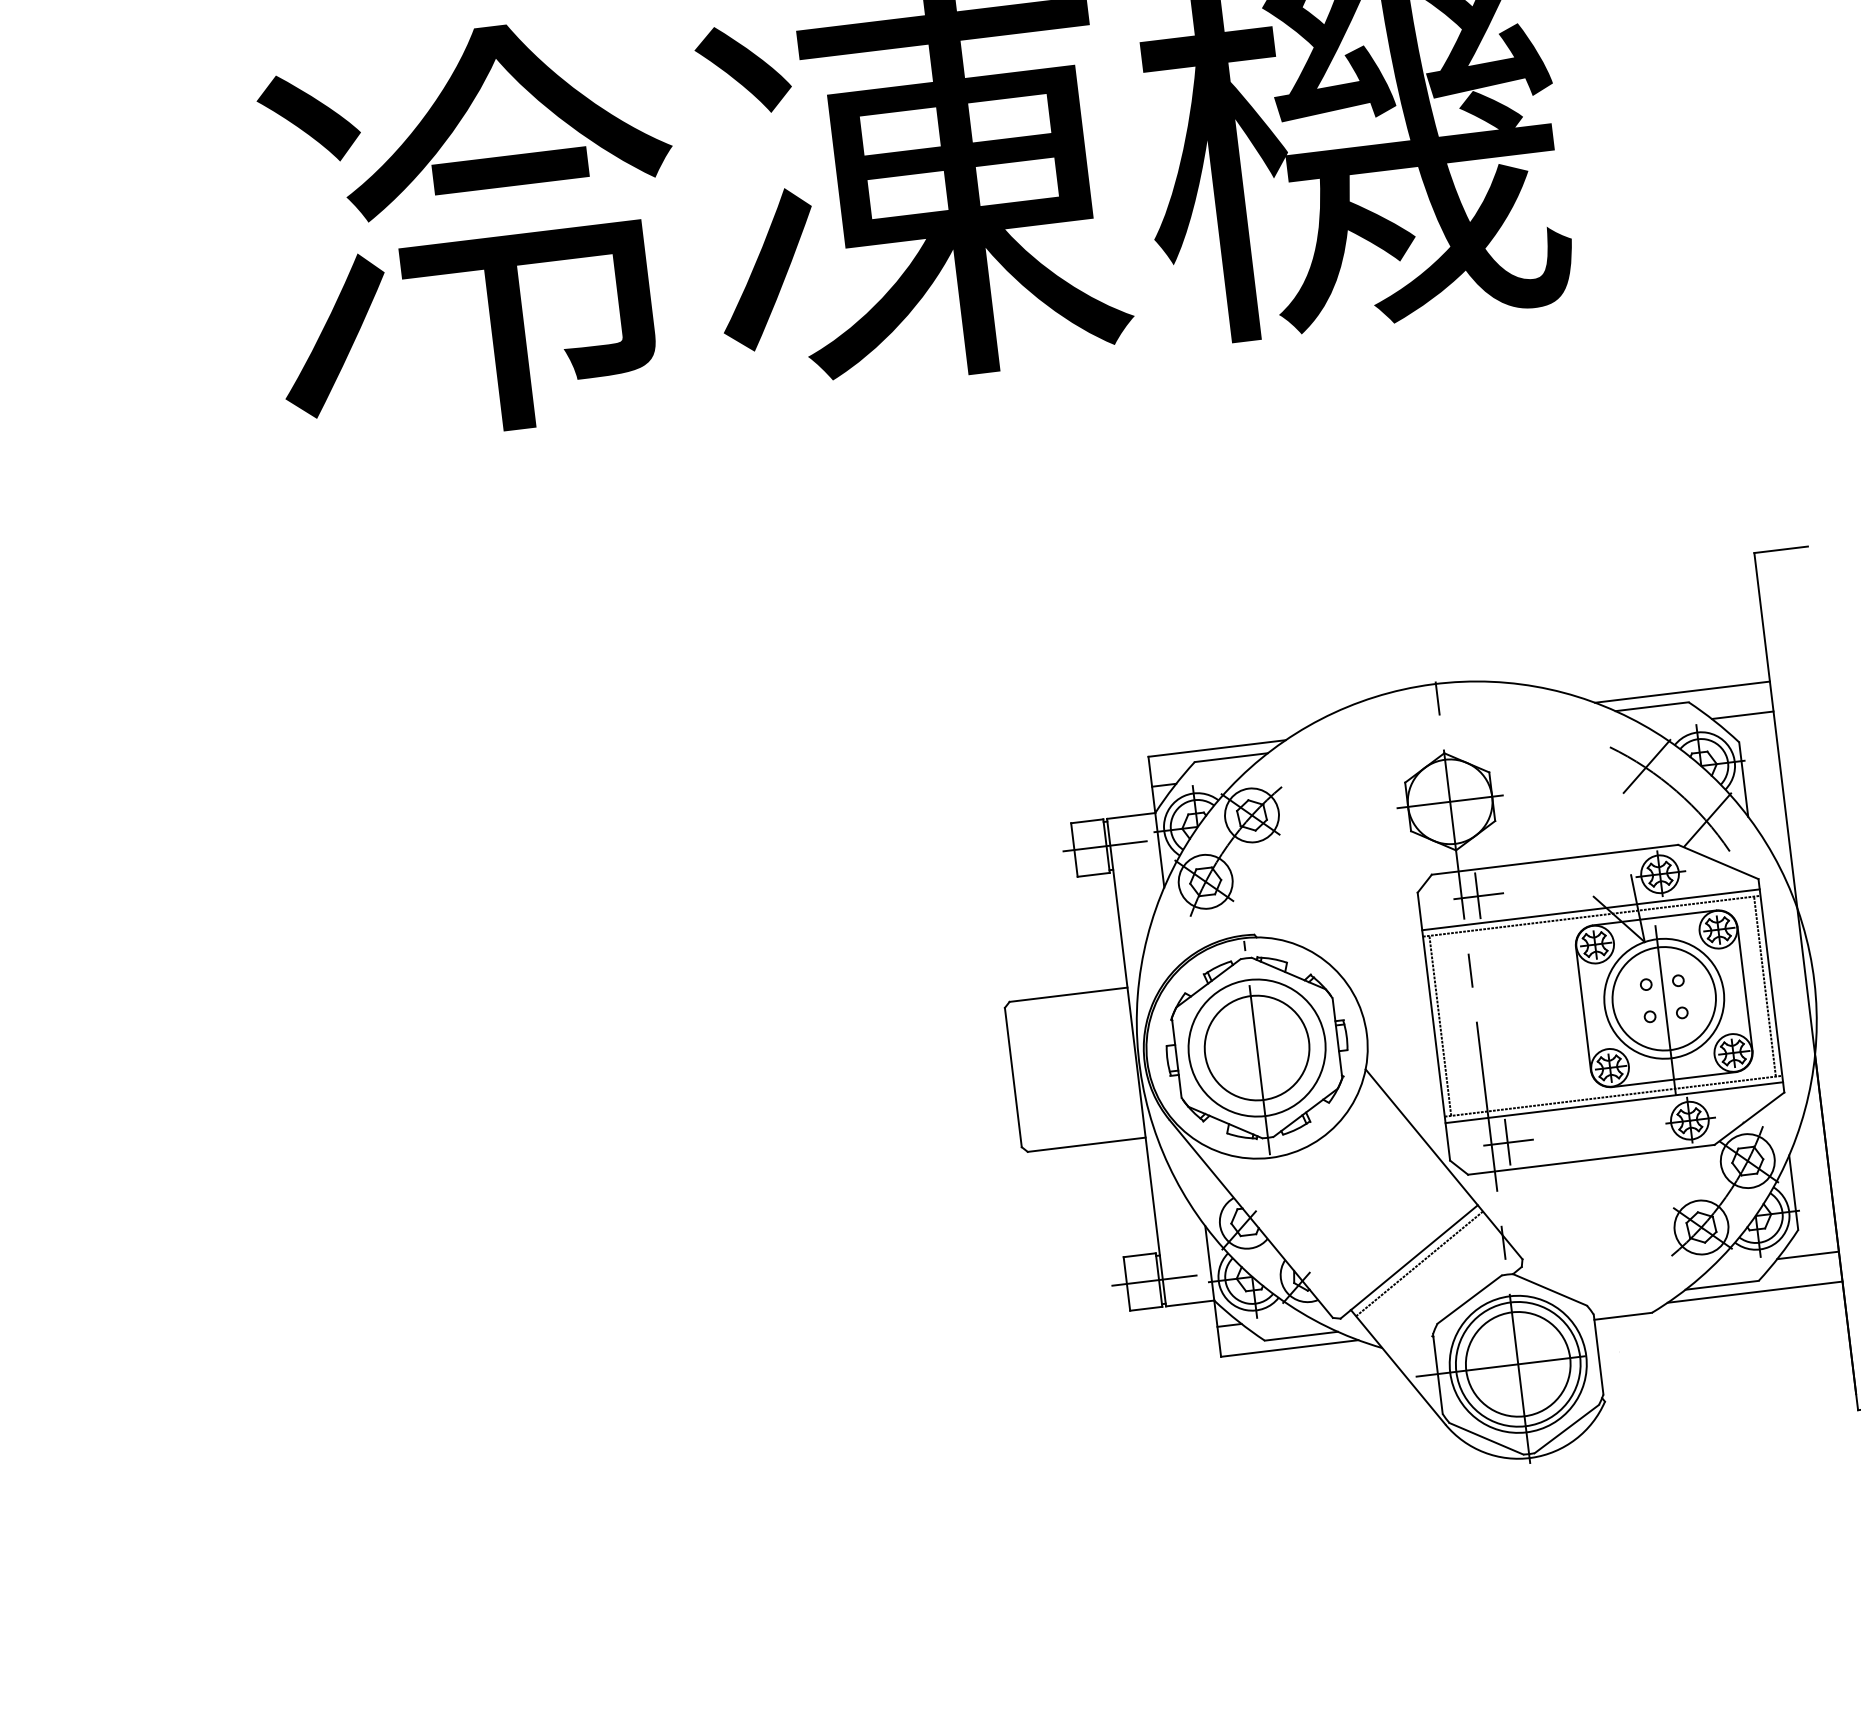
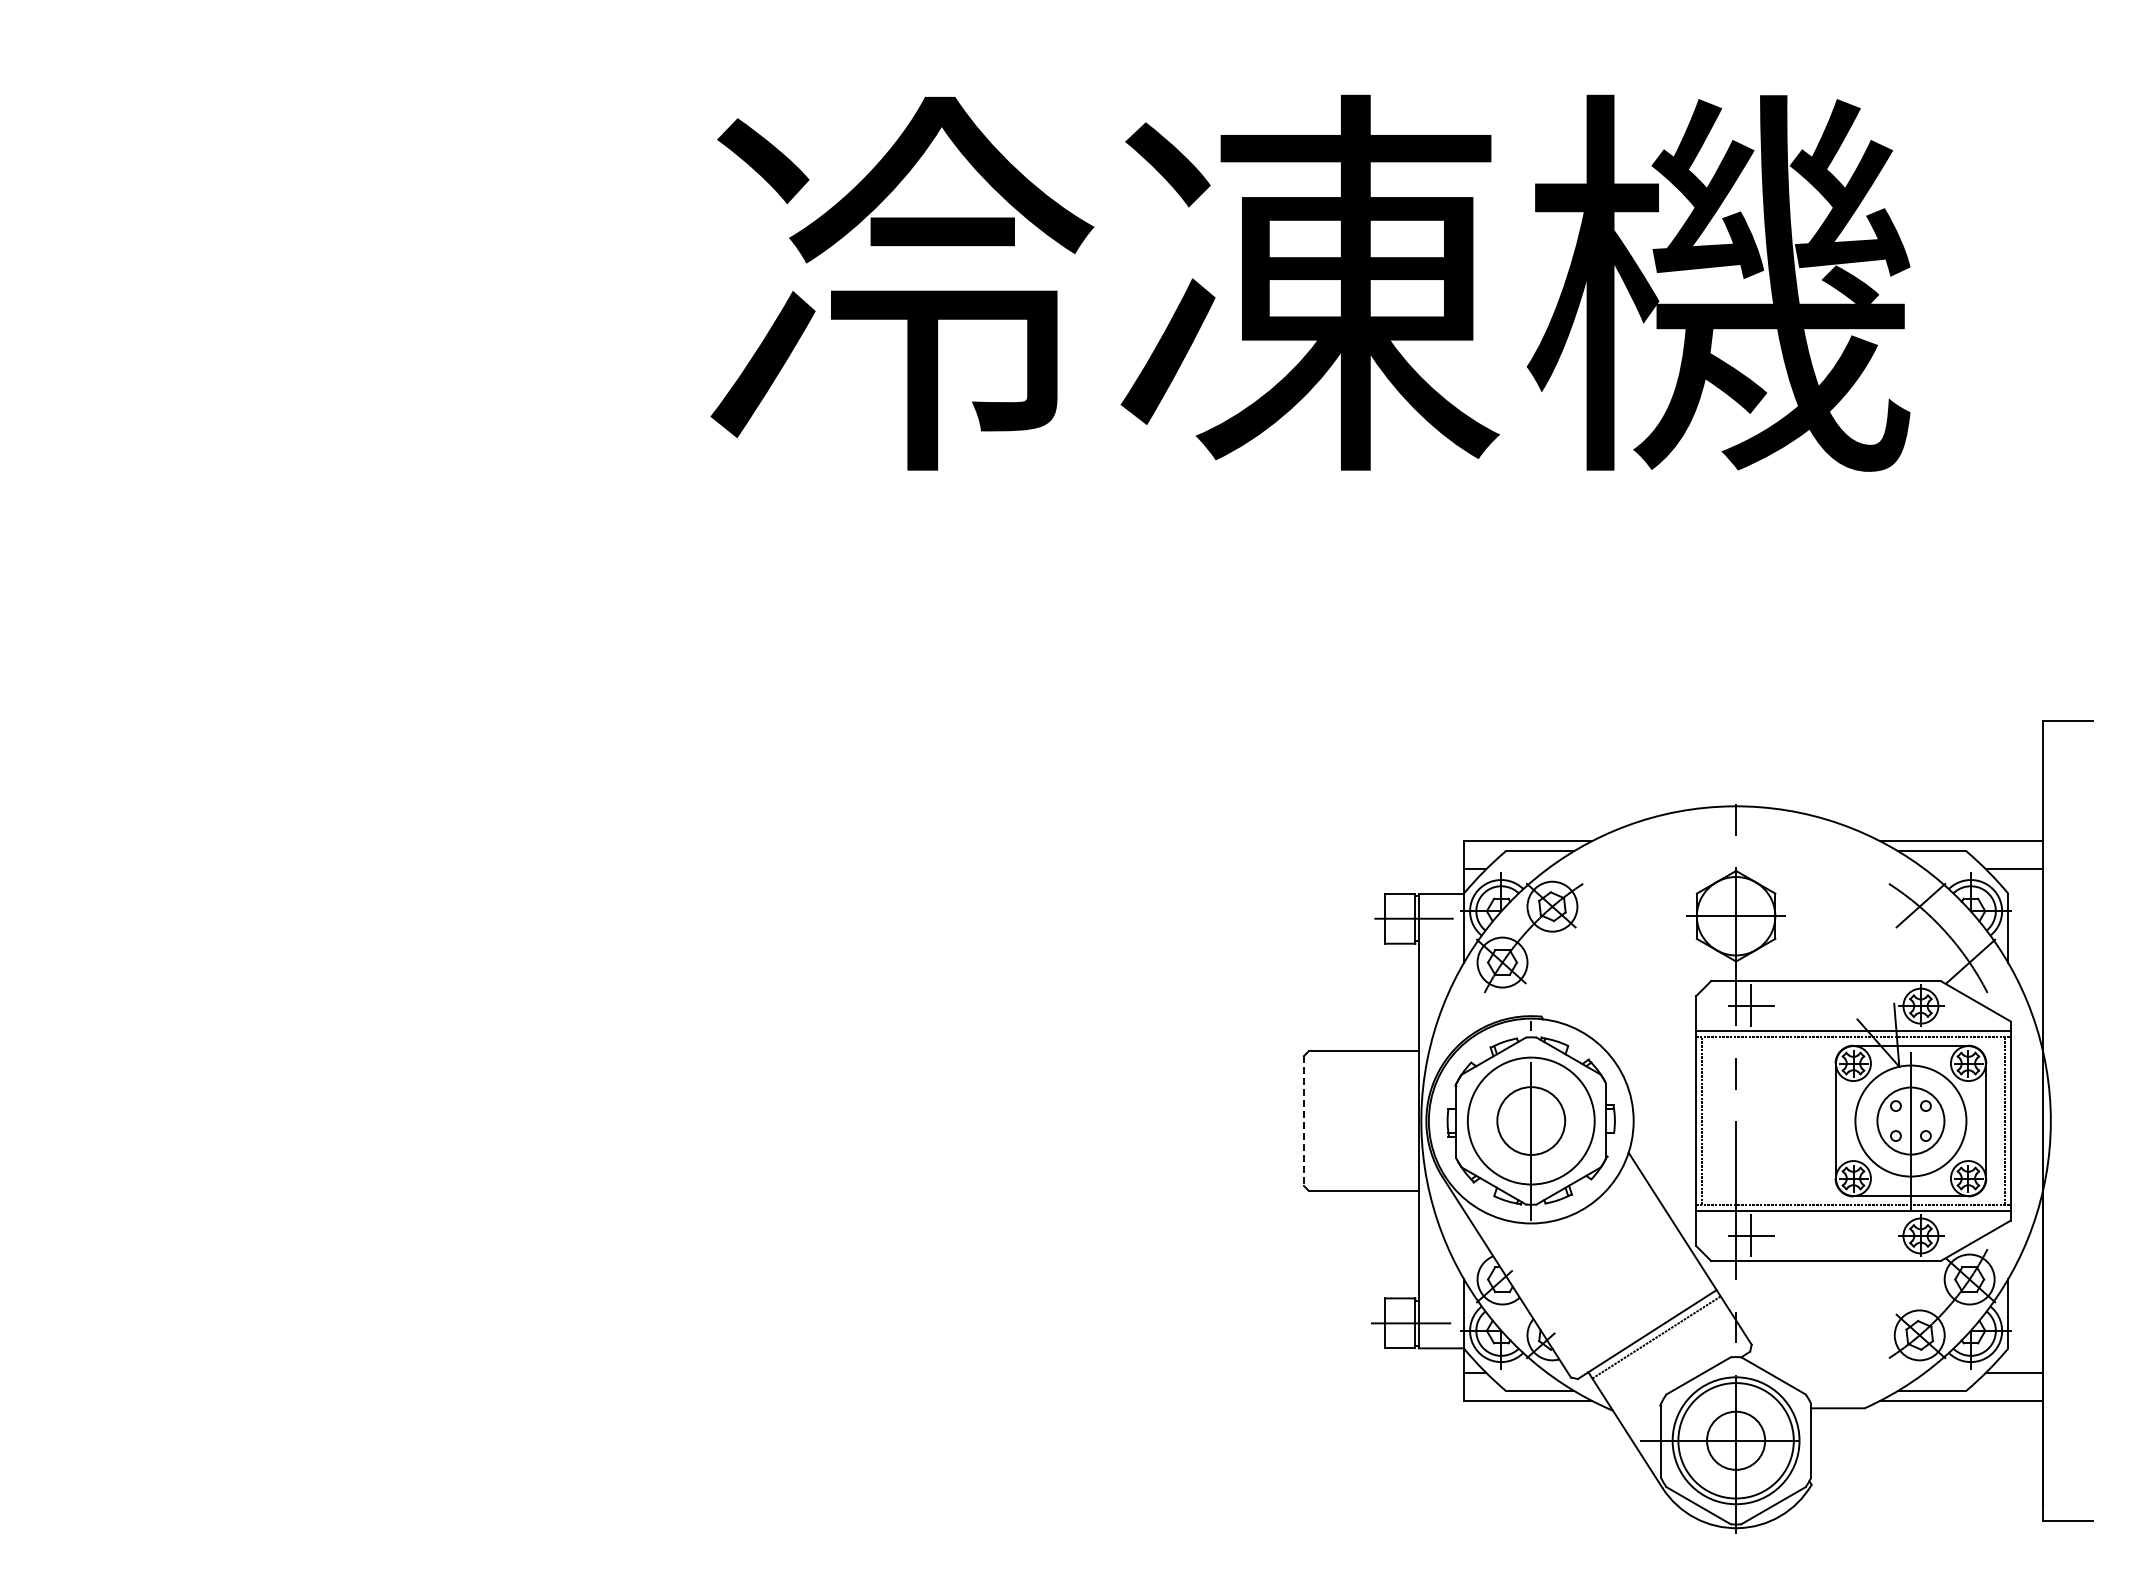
circle: (1663, 998) -> (1910, 1120), size x0.7
circle: (1256, 1047) -> (1530, 1120), size x0.7
line: (1012, 1078) -> (1303, 1121), solid -> dashed
circle: (1517, 1364) -> (1735, 1440), size x0.6

